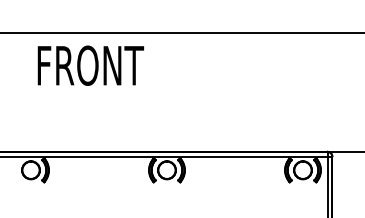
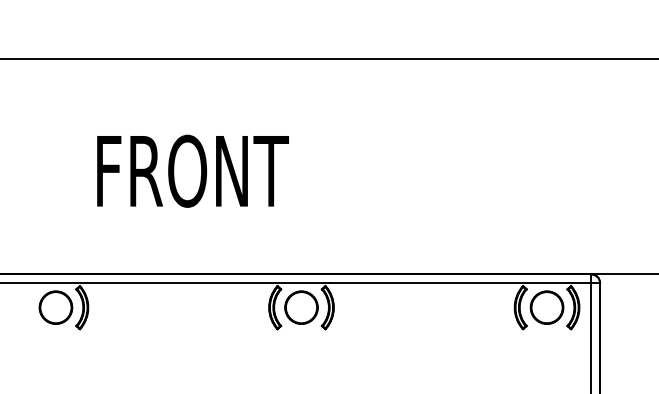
text: (90, 65) -> (192, 170), moved

